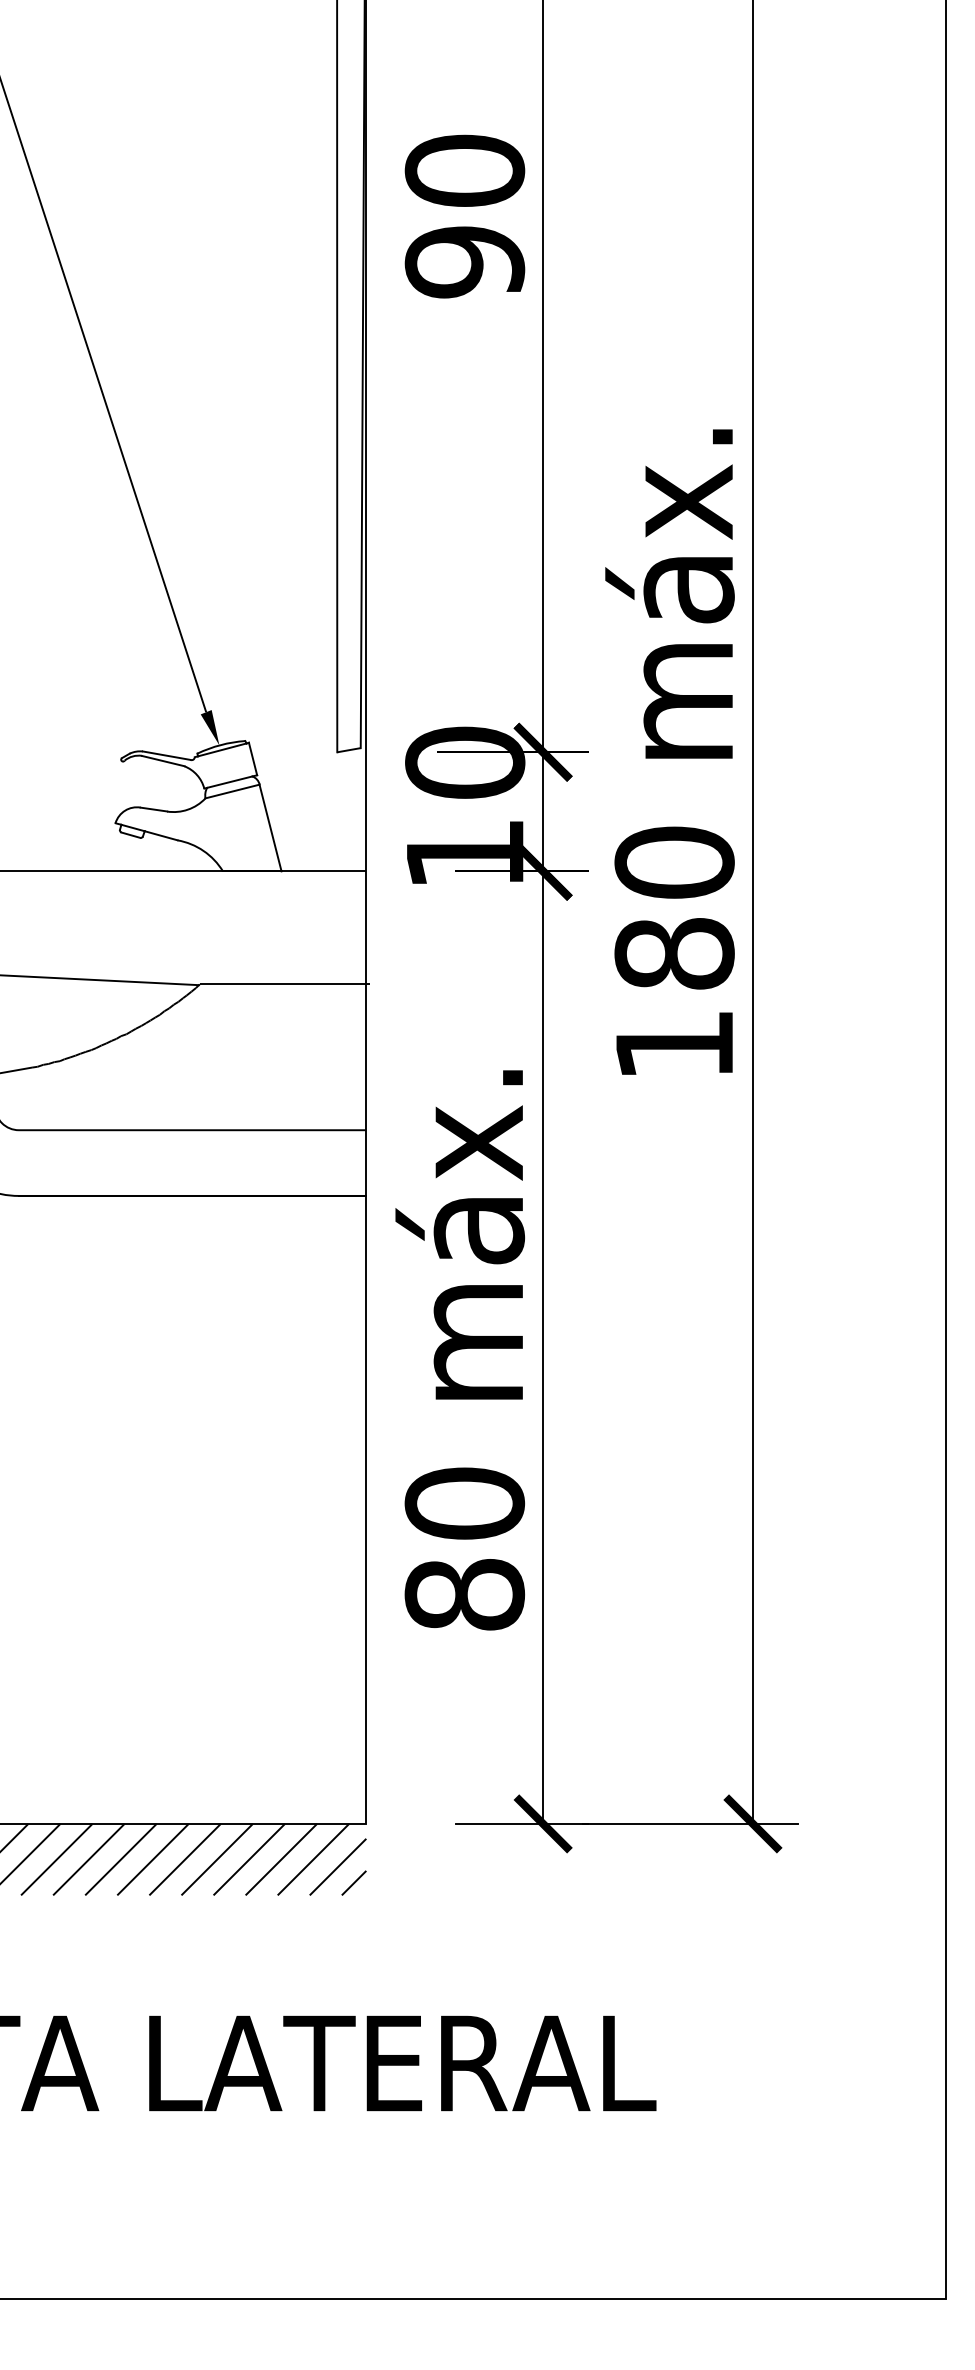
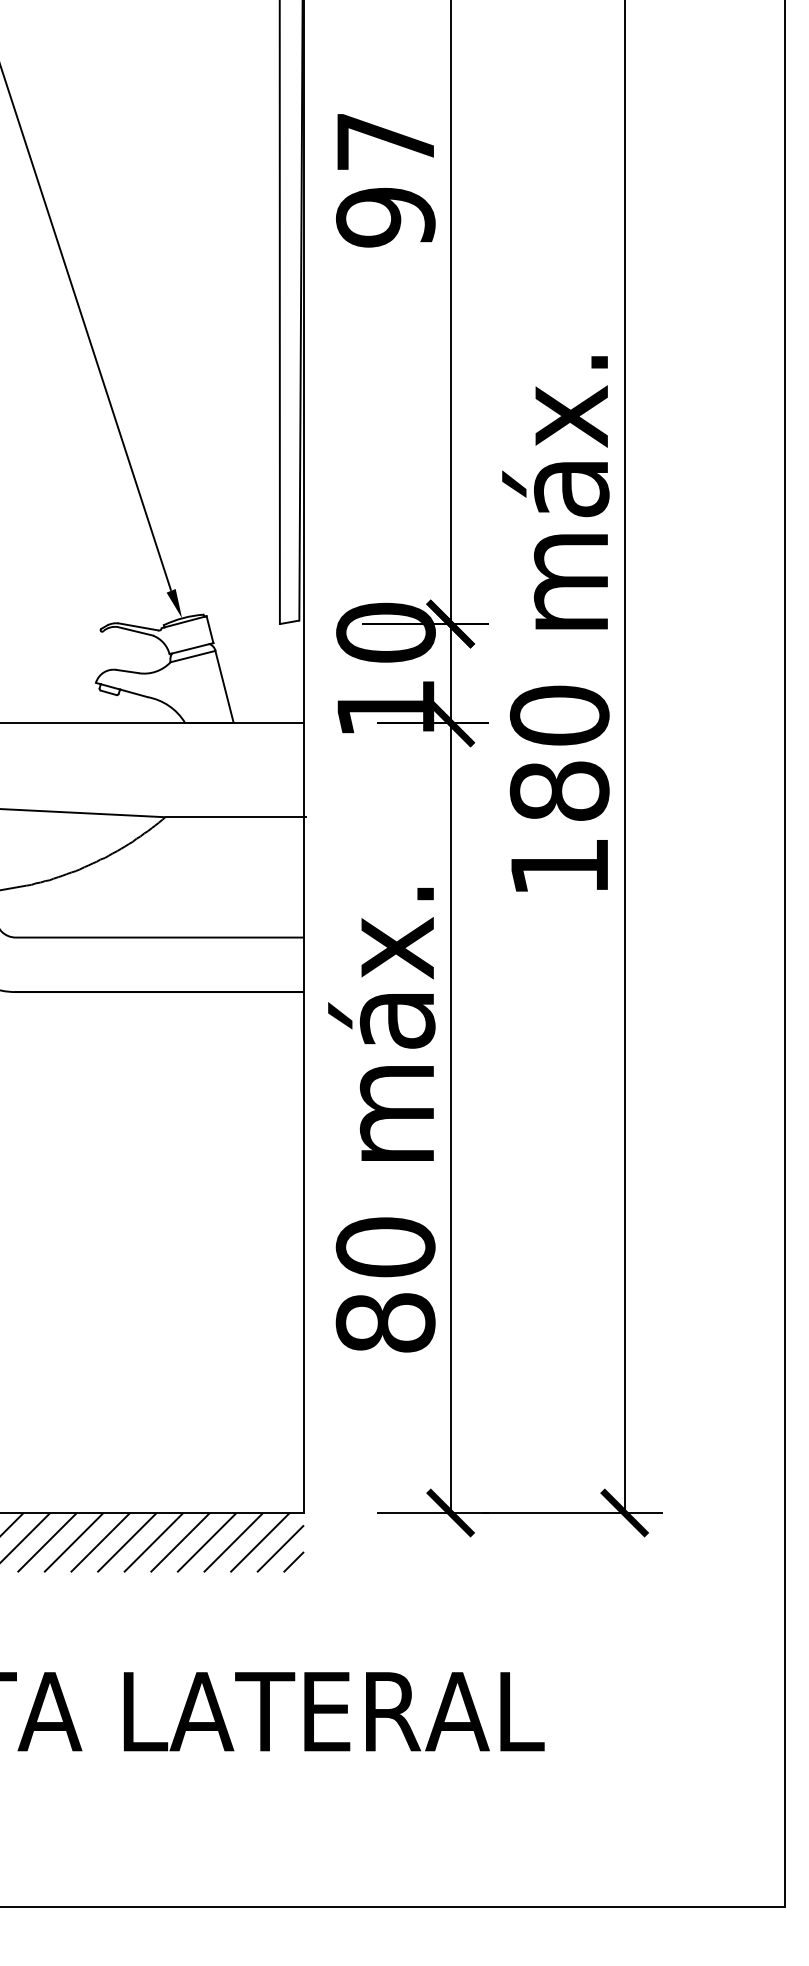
text: (464, 170) -> (385, 141), 90 -> 97

